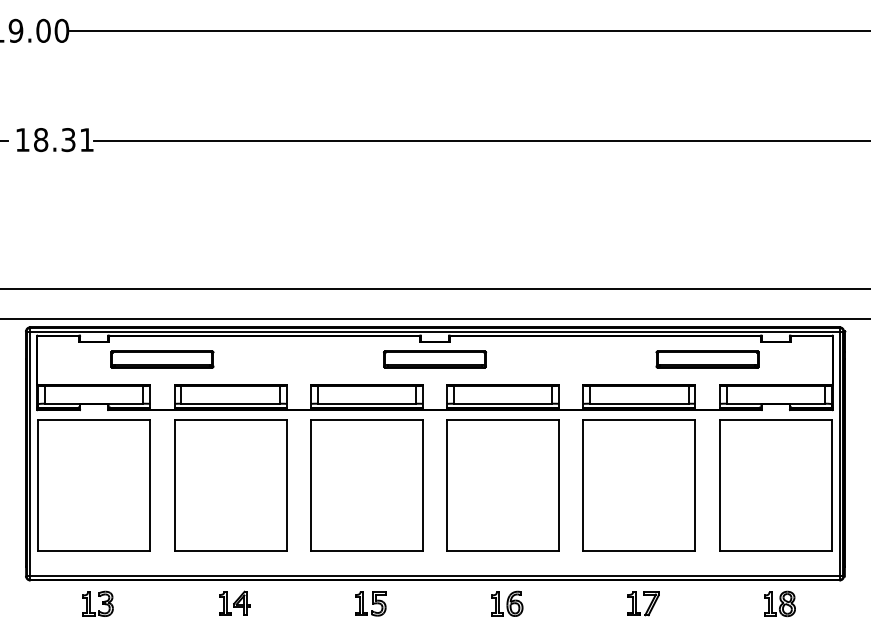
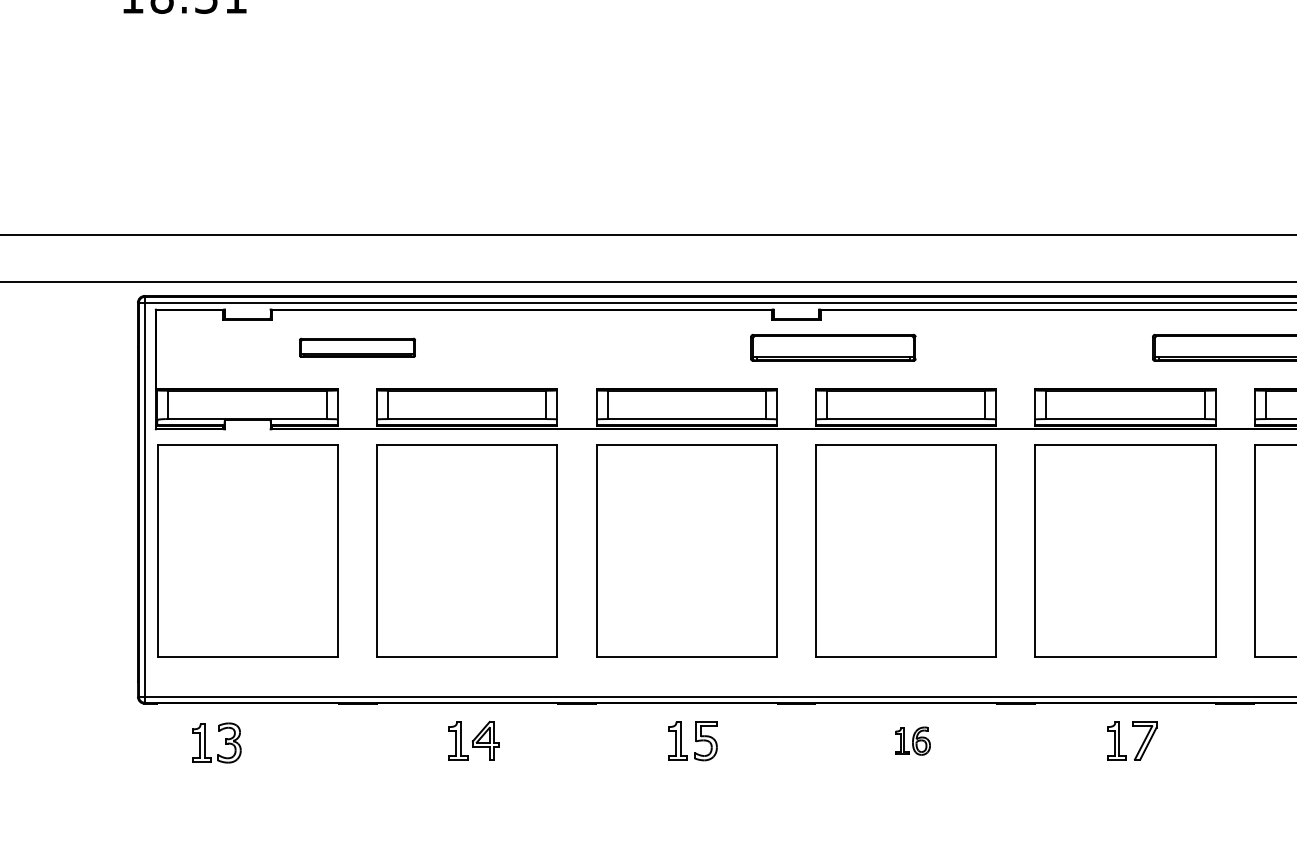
part: (162, 359) -> (357, 347), size x0.7
part: (435, 359) -> (834, 347), moved
part: (97, 603) -> (215, 742), moved
part: (507, 603) -> (913, 740), size x0.7

